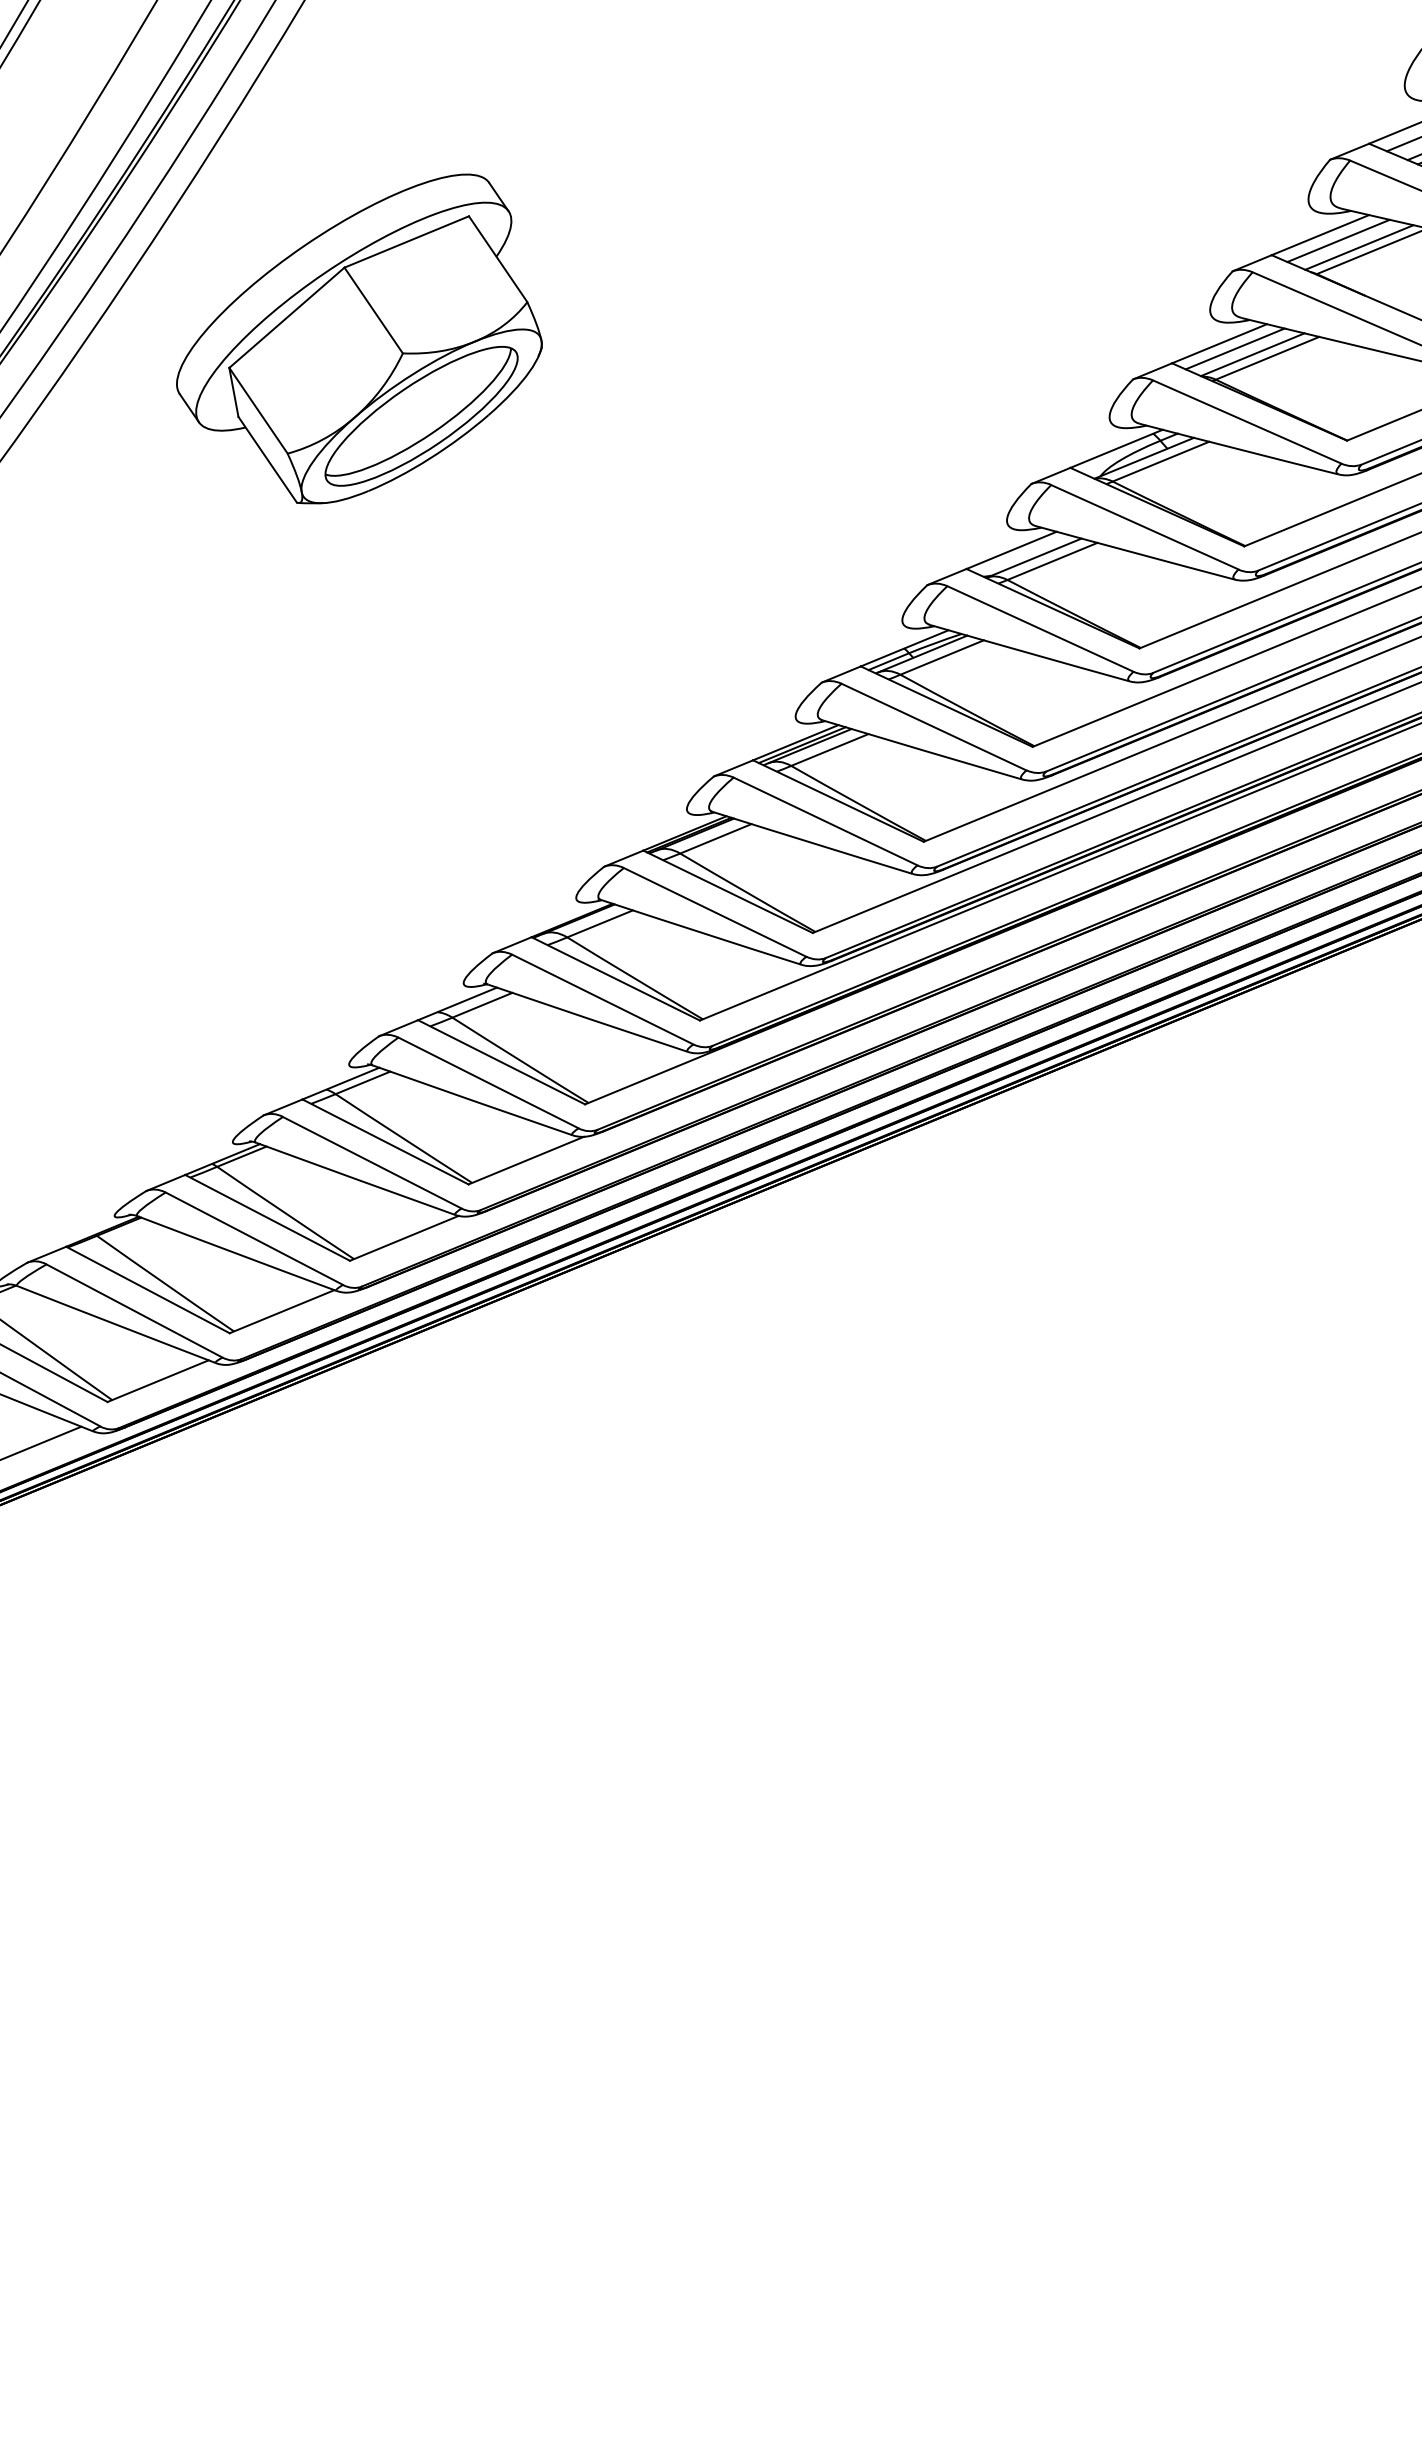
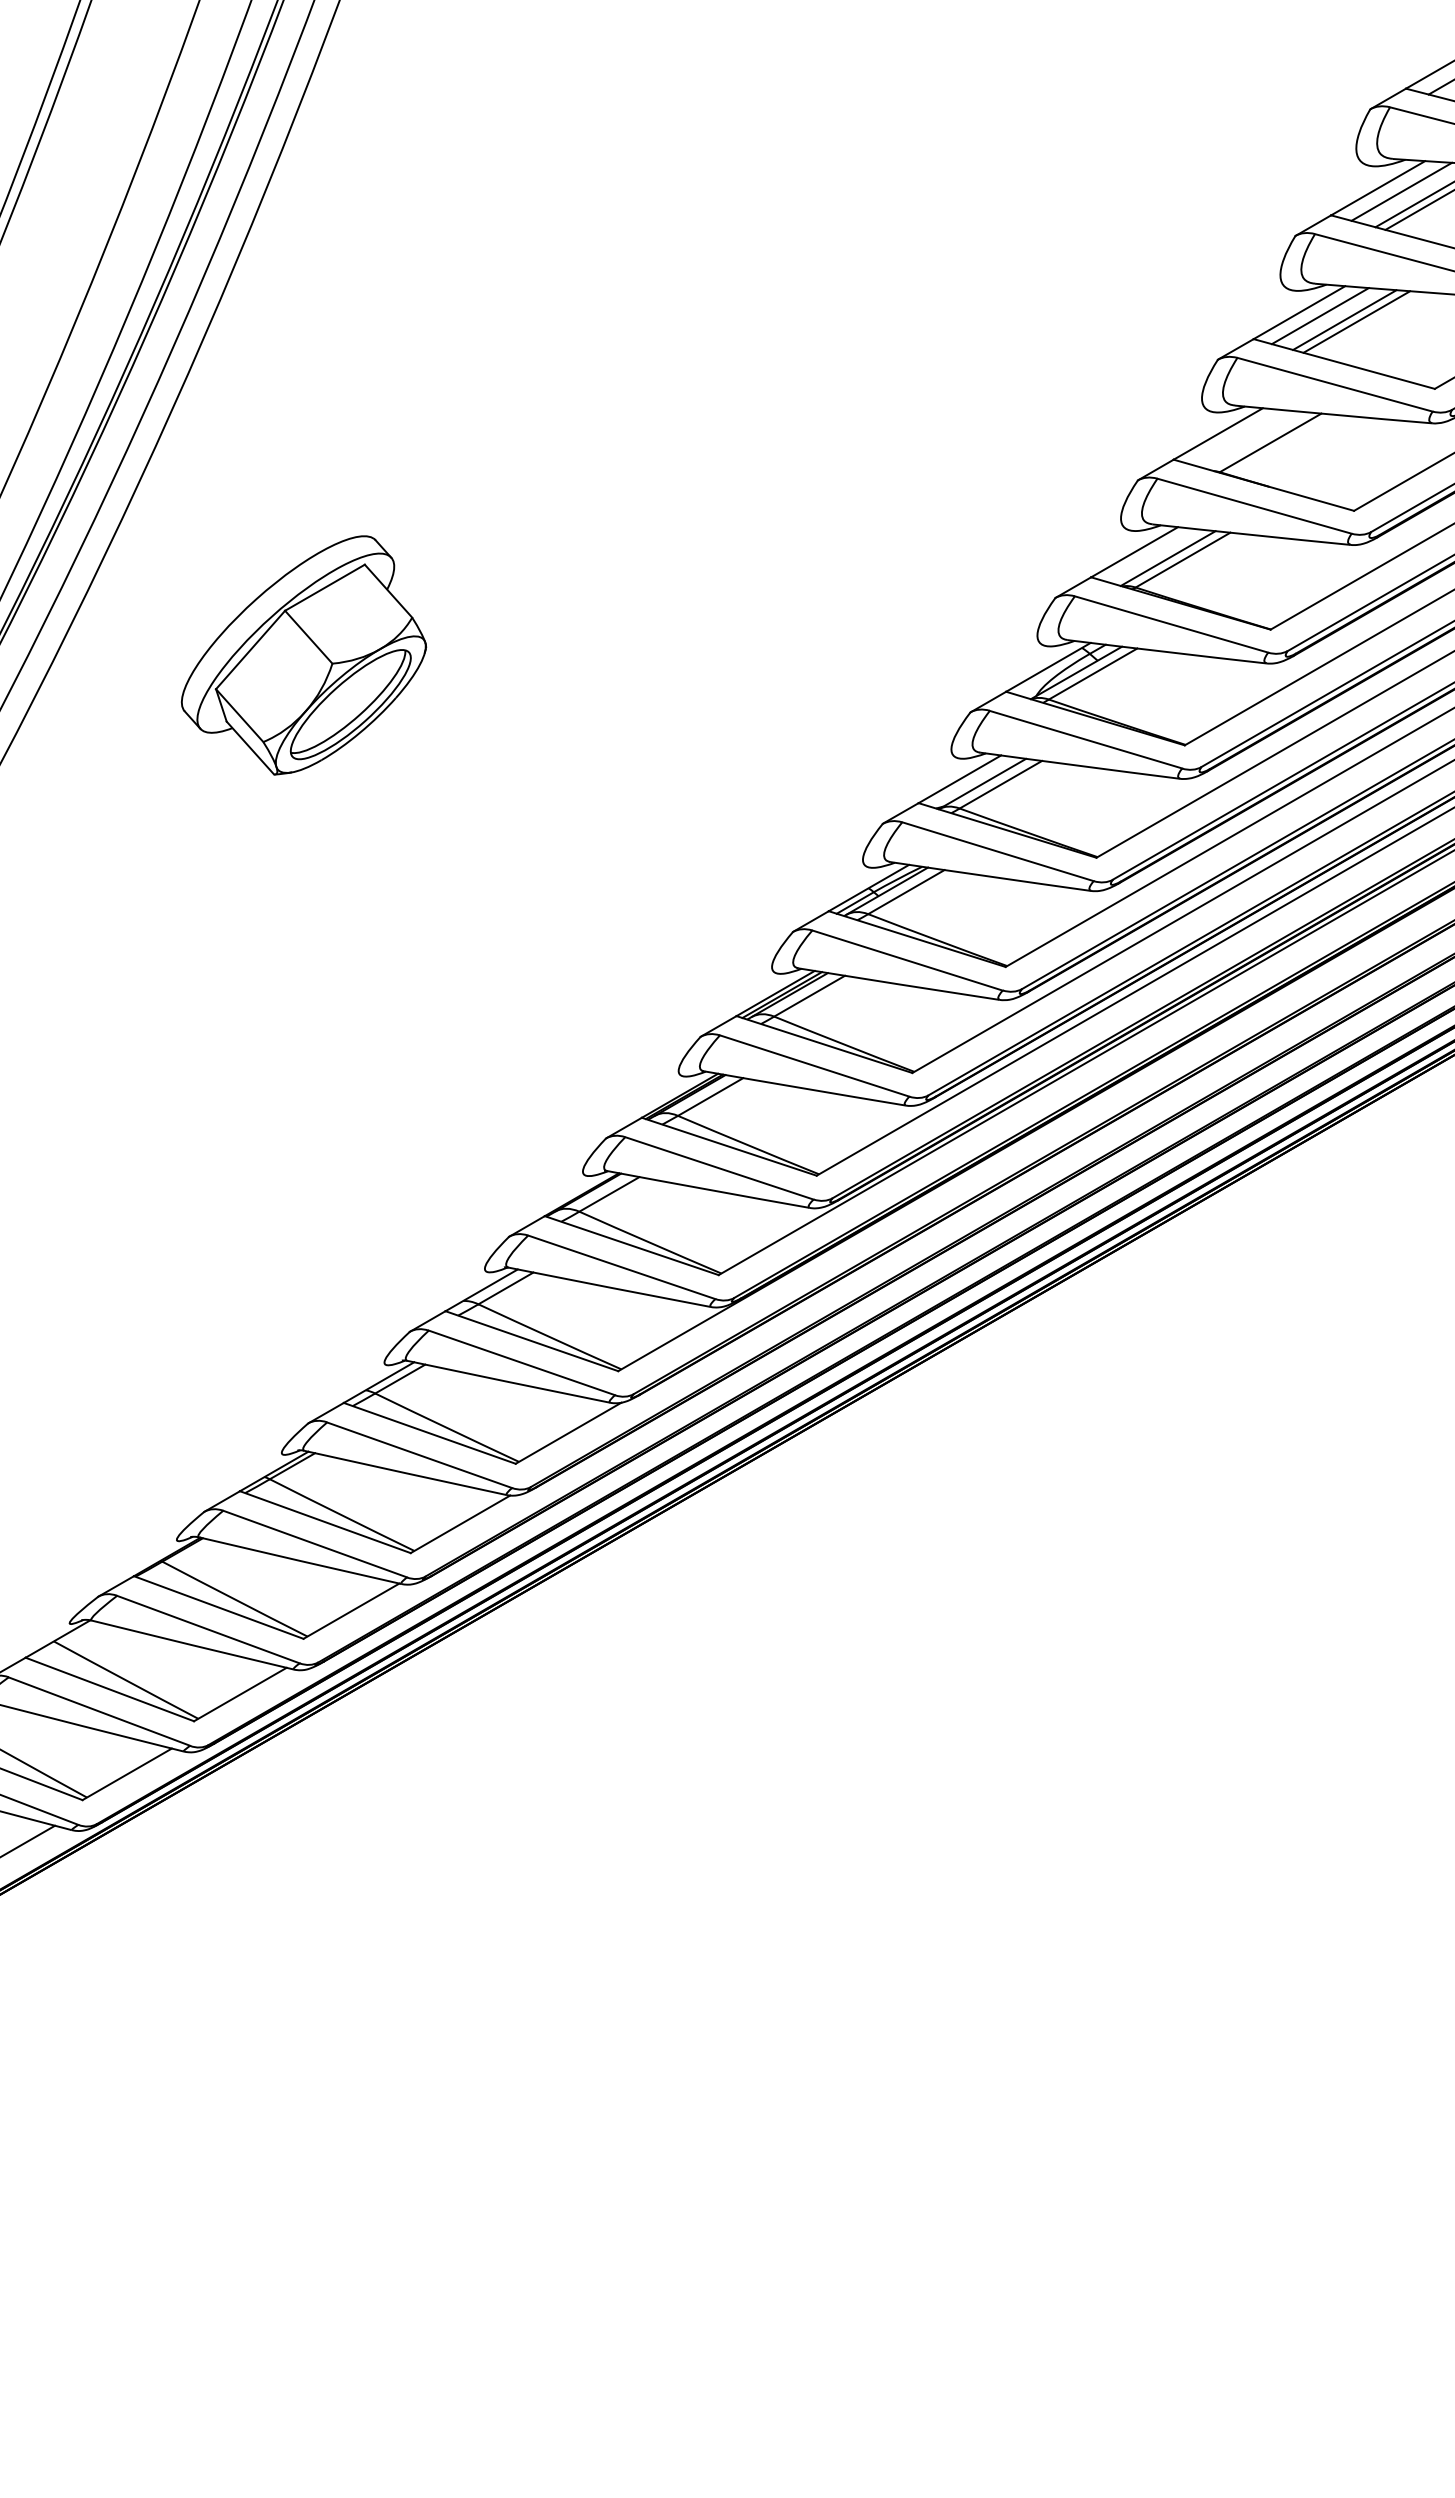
line: (1338, 241) -> (1236, 437), removed
line: (1359, 247) -> (1257, 440), removed
part: (362, 336) -> (303, 655), size x0.7
line: (1235, 349) -> (1150, 555), removed

